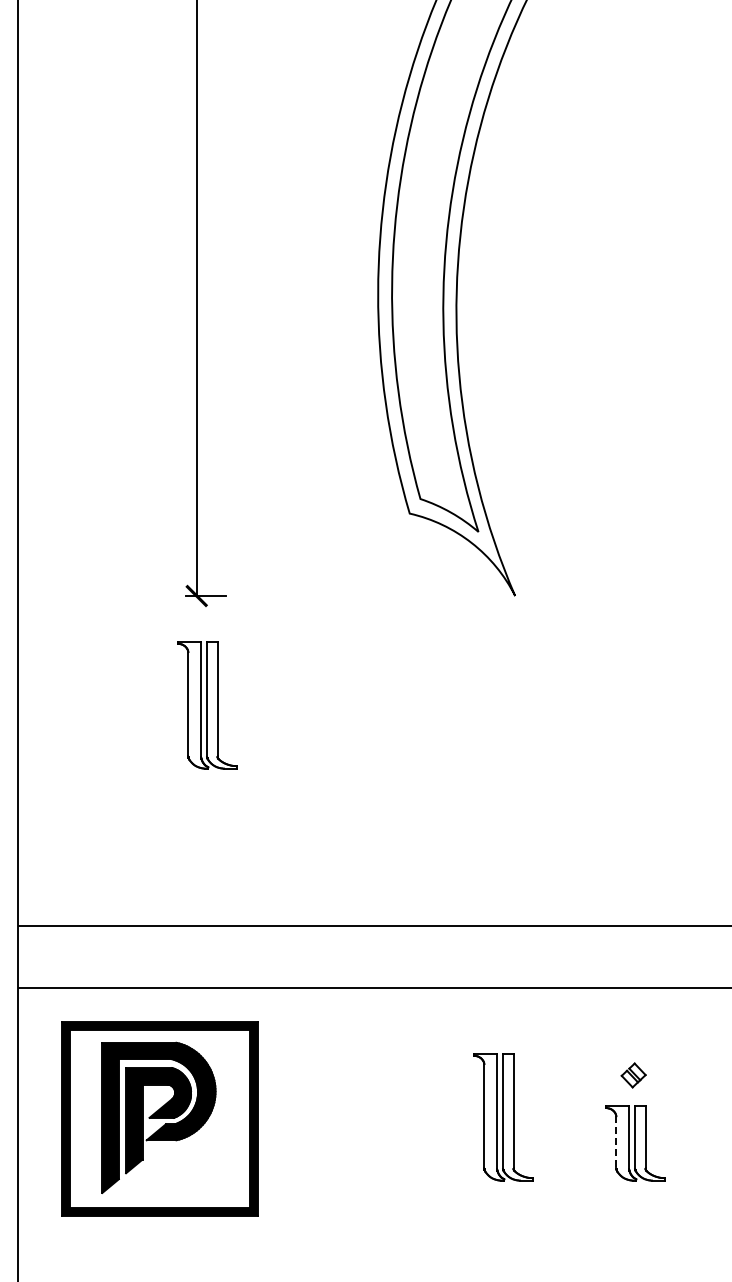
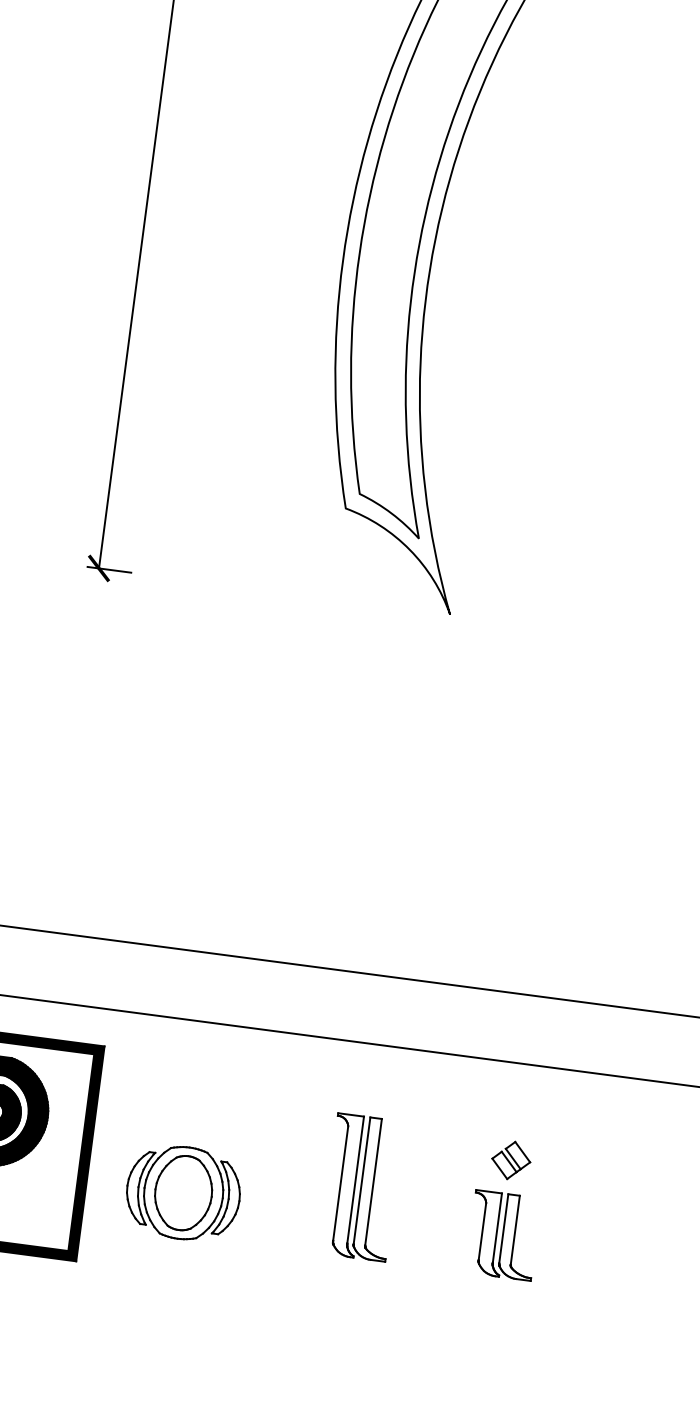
part: (207, 705) -> (94, 690), removed
part: (633, 1075) -> (510, 1160), size x1.43
part: (345, 1142) -> (183, 1192), added
line: (616, 1142) -> (482, 1231), dashed -> solid

